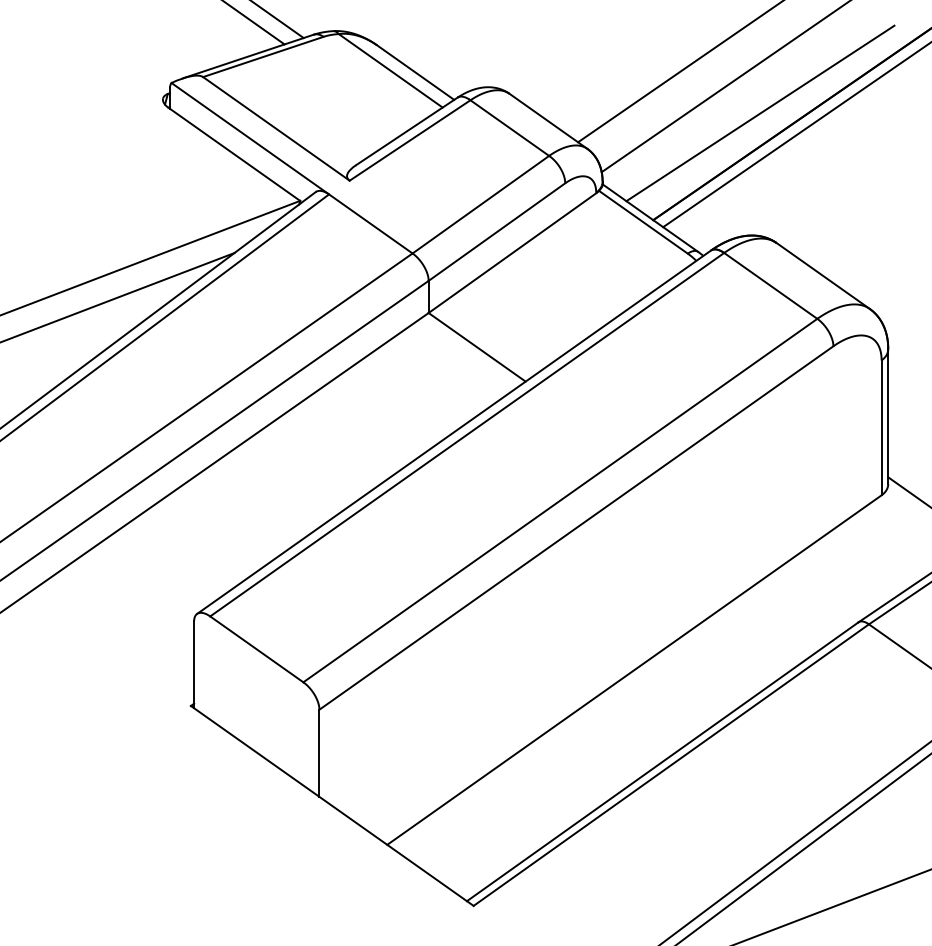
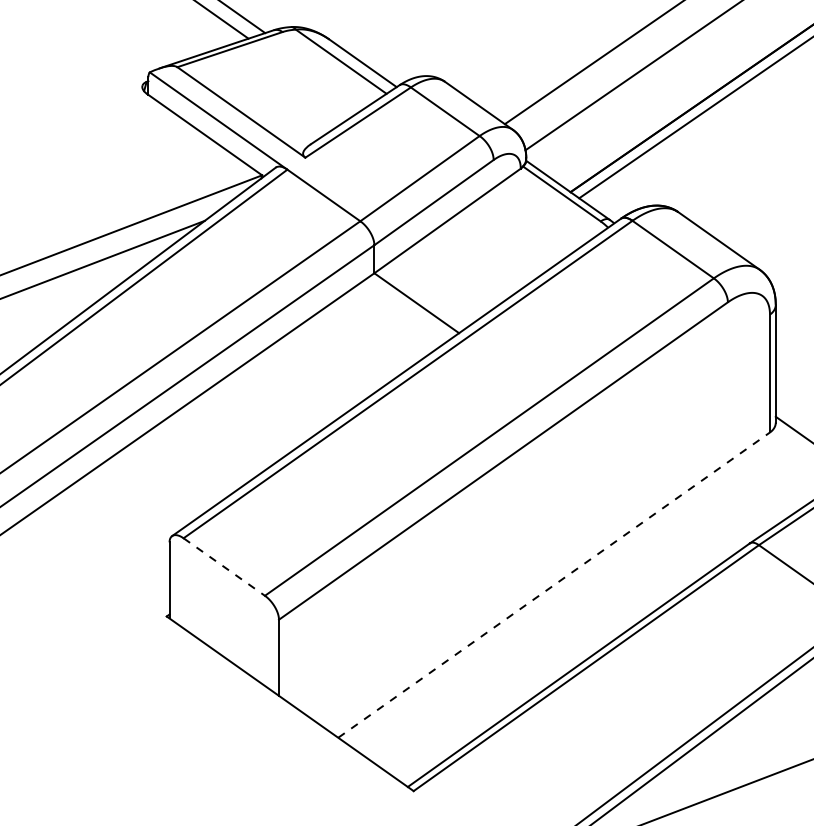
line: (760, 113) -> (664, 99), removed
line: (257, 649) -> (224, 567), solid -> dashed
line: (634, 670) -> (554, 585), solid -> dashed

